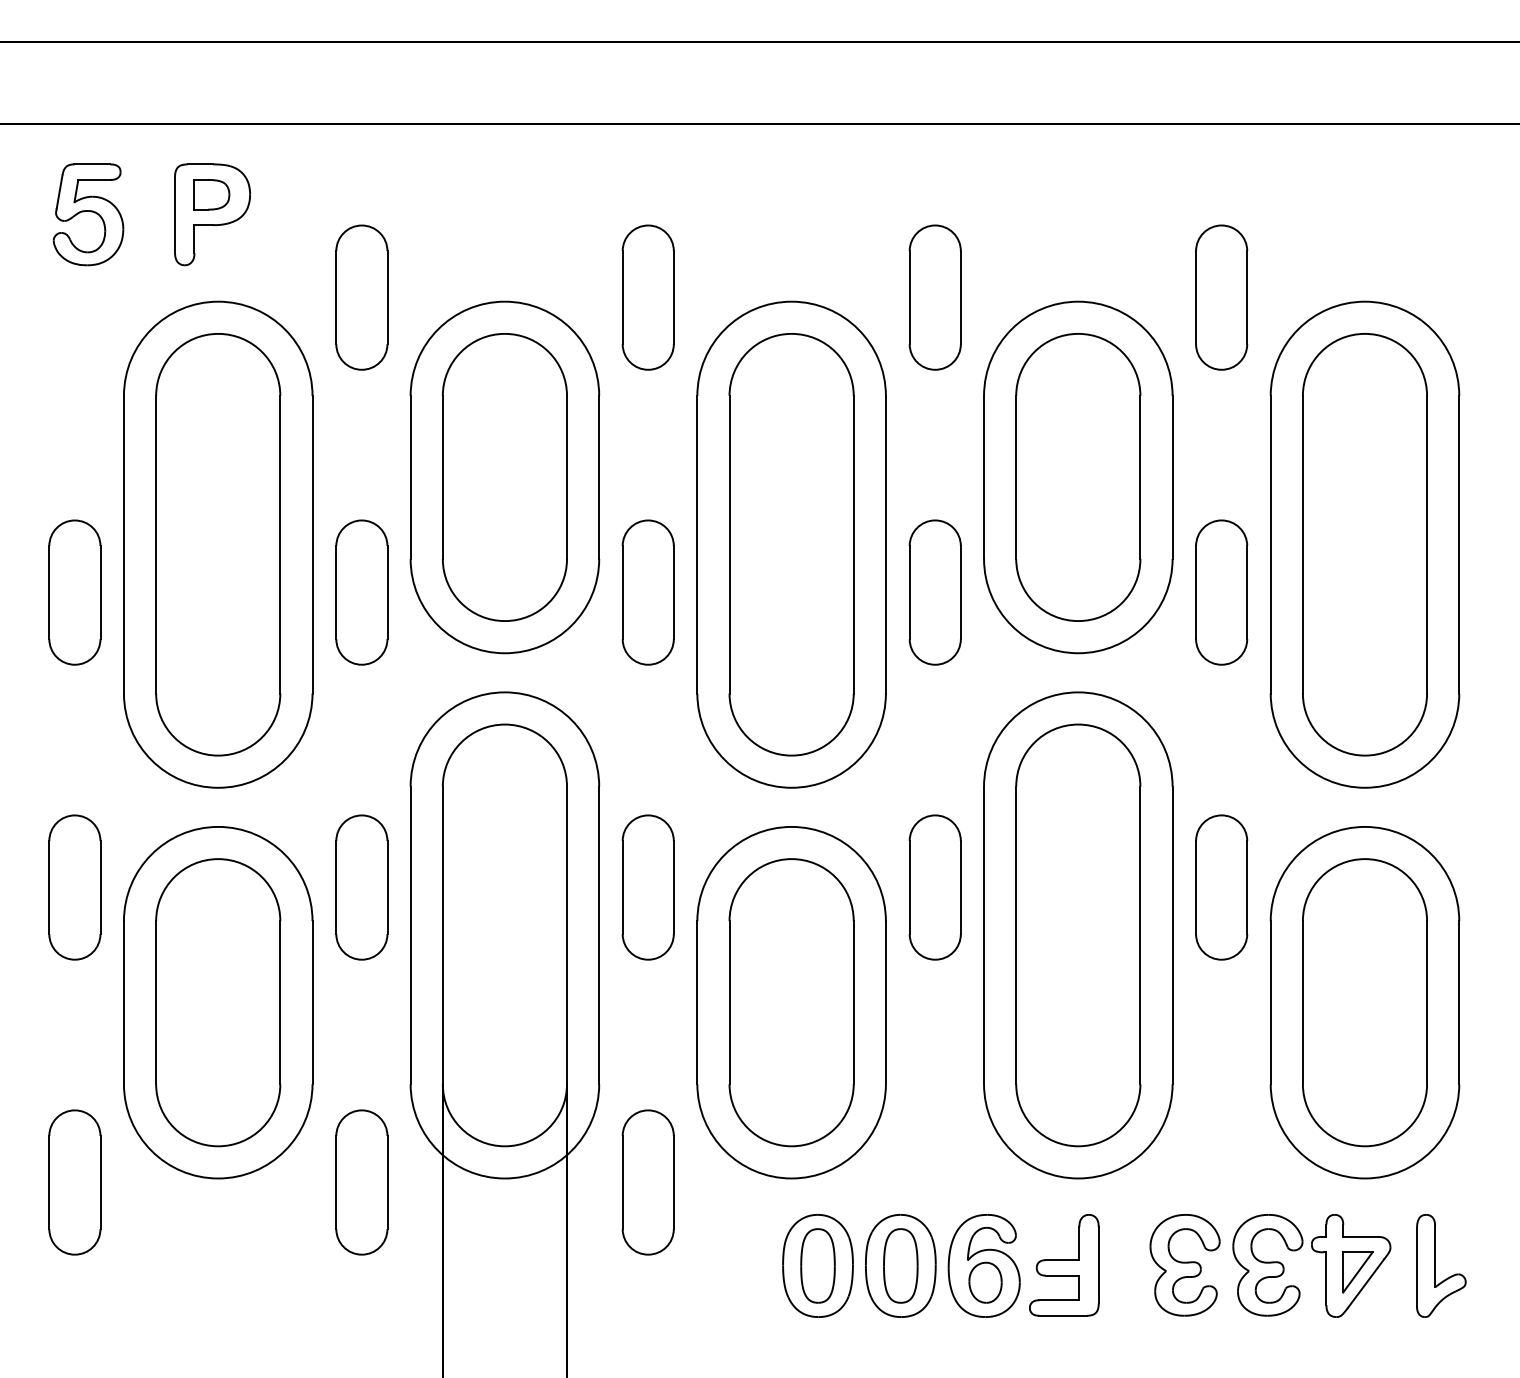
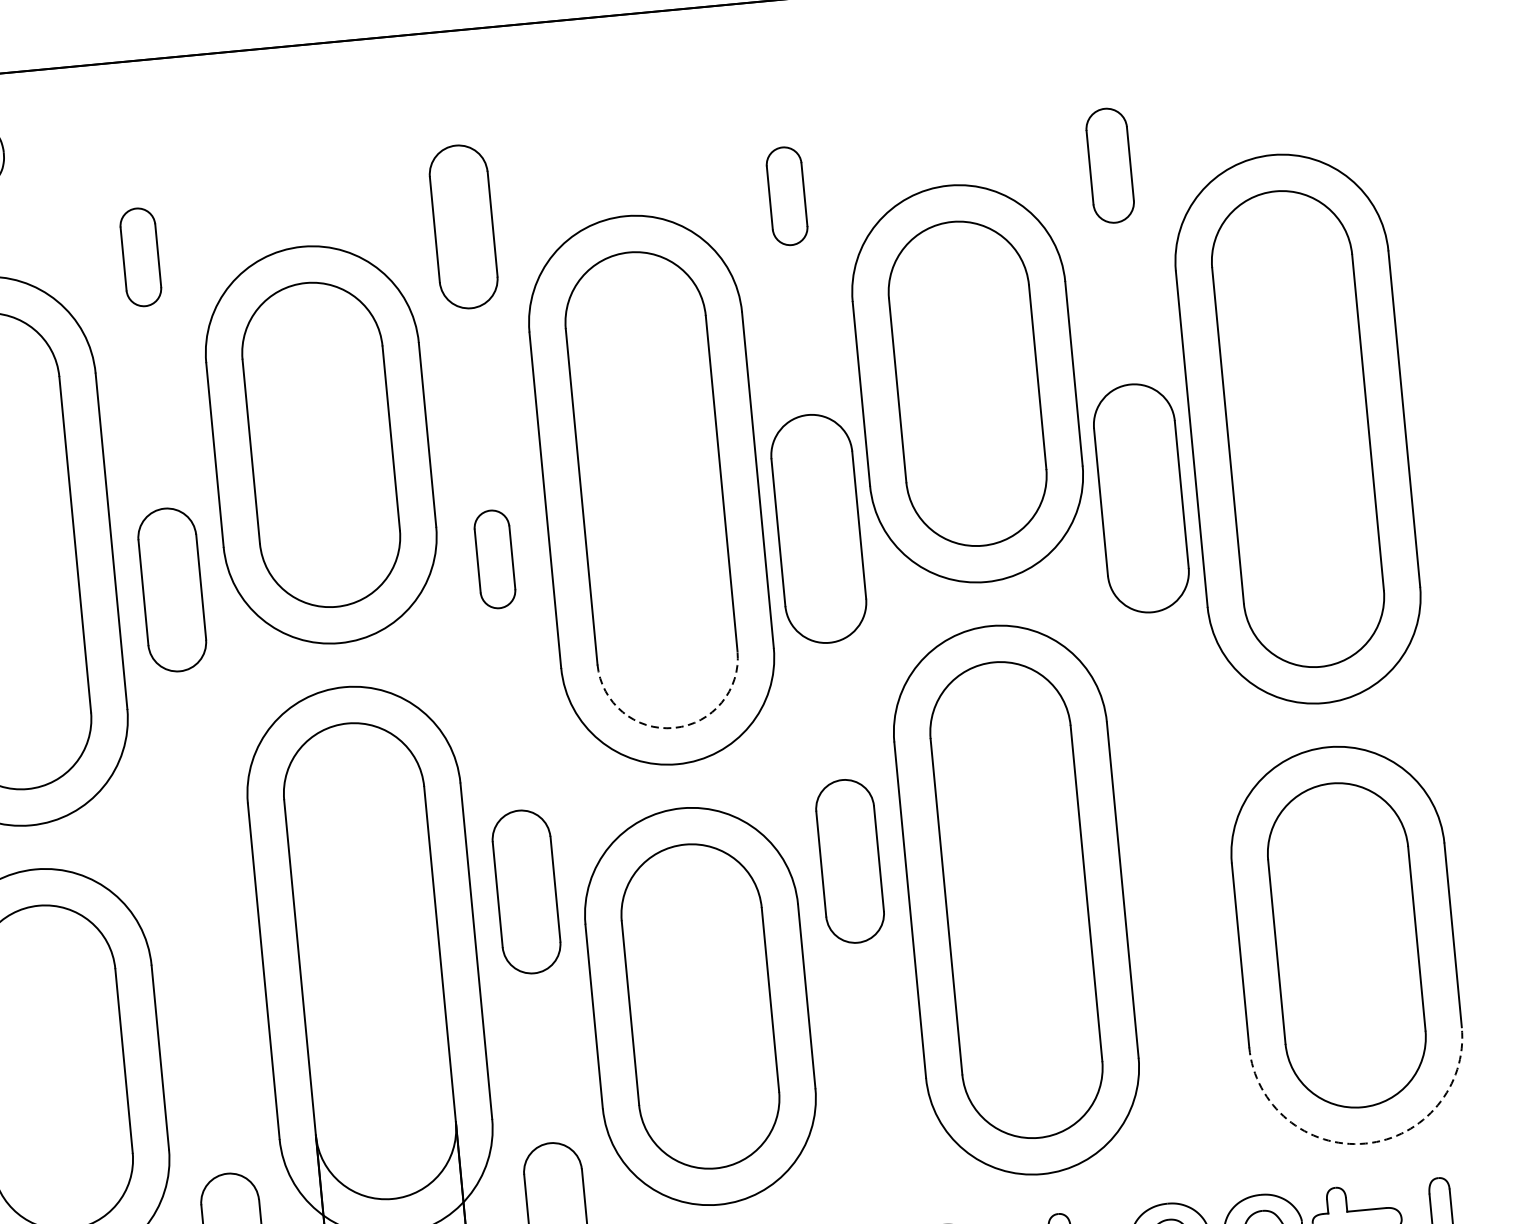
part: (361, 297) -> (140, 257), size x0.6
part: (934, 297) -> (786, 196), size x0.6
part: (1221, 297) -> (1109, 165), size x0.7
part: (647, 592) -> (494, 559), size x0.6
part: (934, 592) -> (817, 528), size x1.4
part: (1221, 592) -> (1141, 498), size x1.4
arc: (791, 755) -> (673, 727), solid -> dashed
part: (361, 887) -> (203, 922), removed
part: (1221, 887) -> (1172, 830), removed
arc: (1364, 1178) -> (1365, 1143), solid -> dashed

